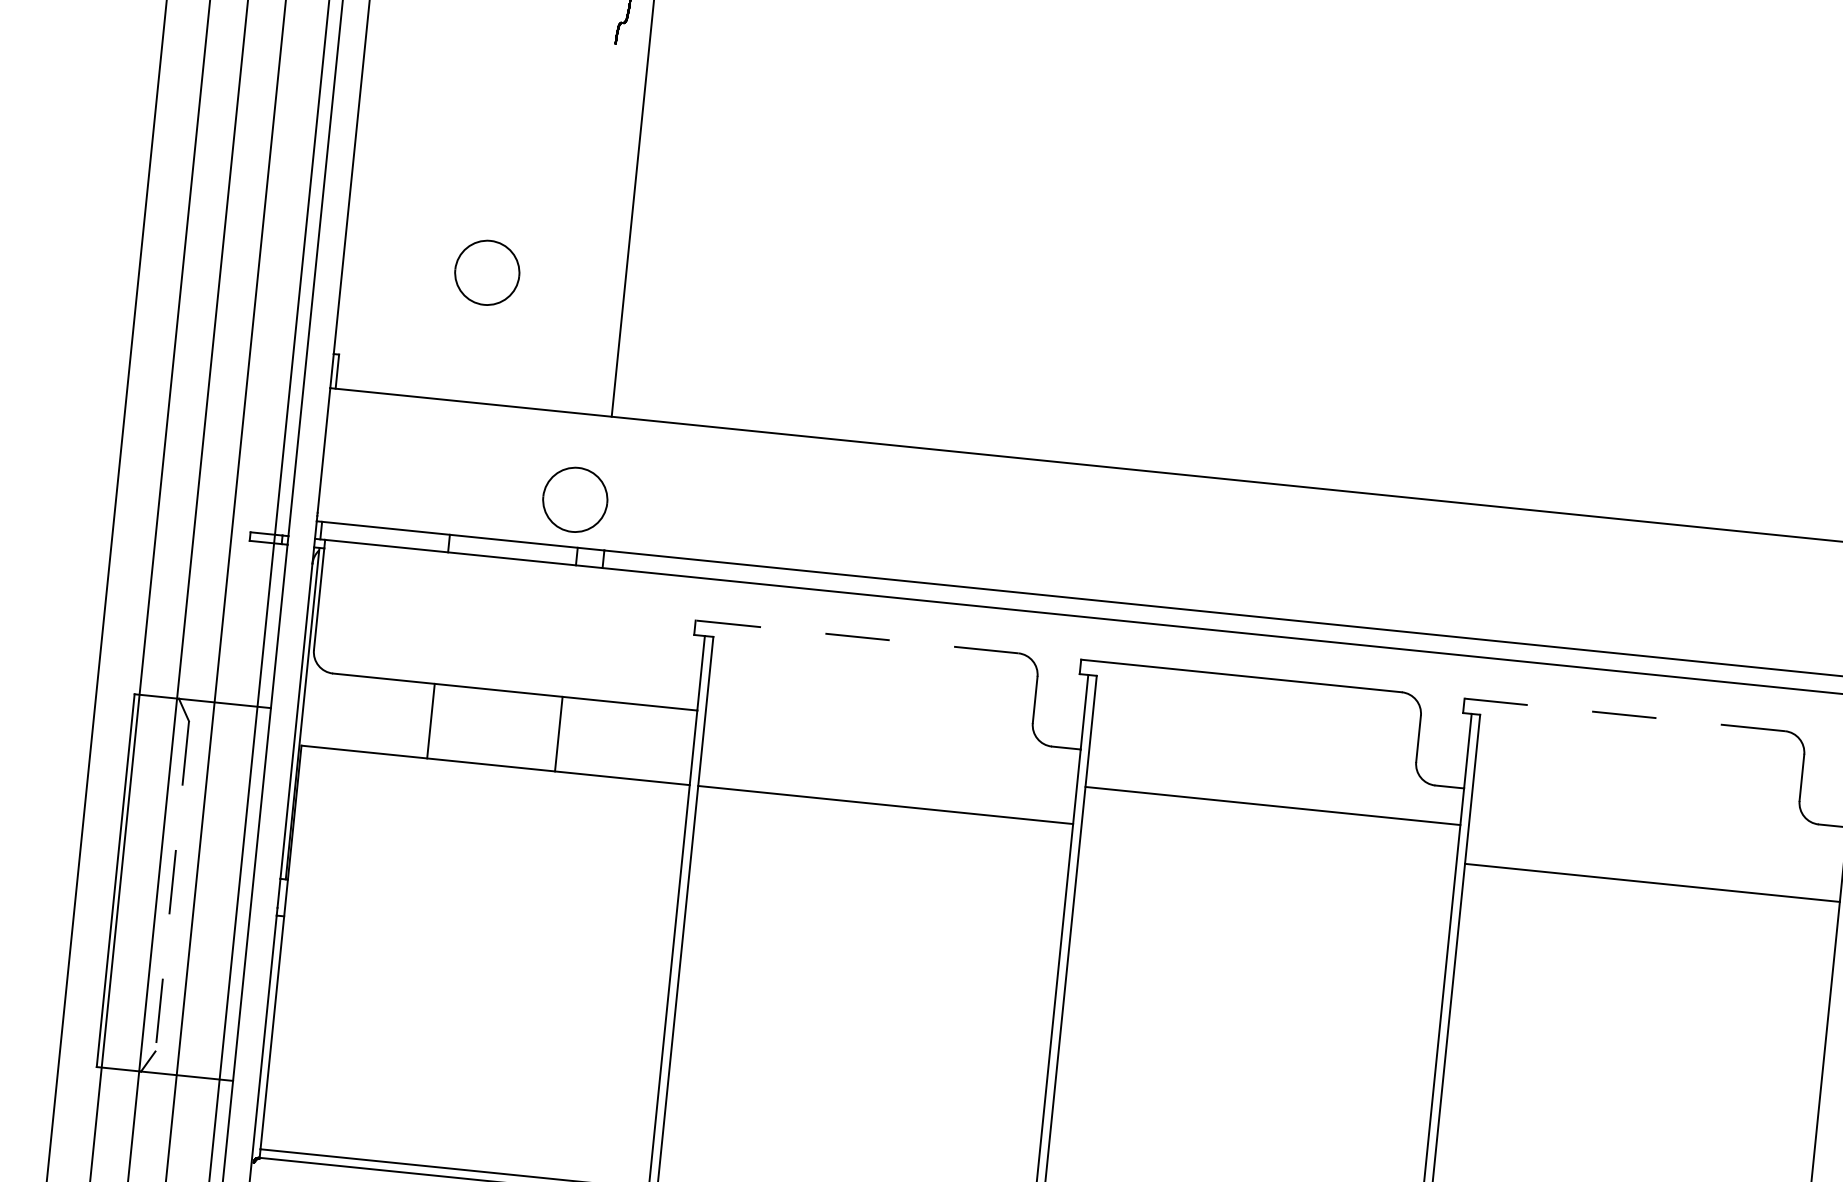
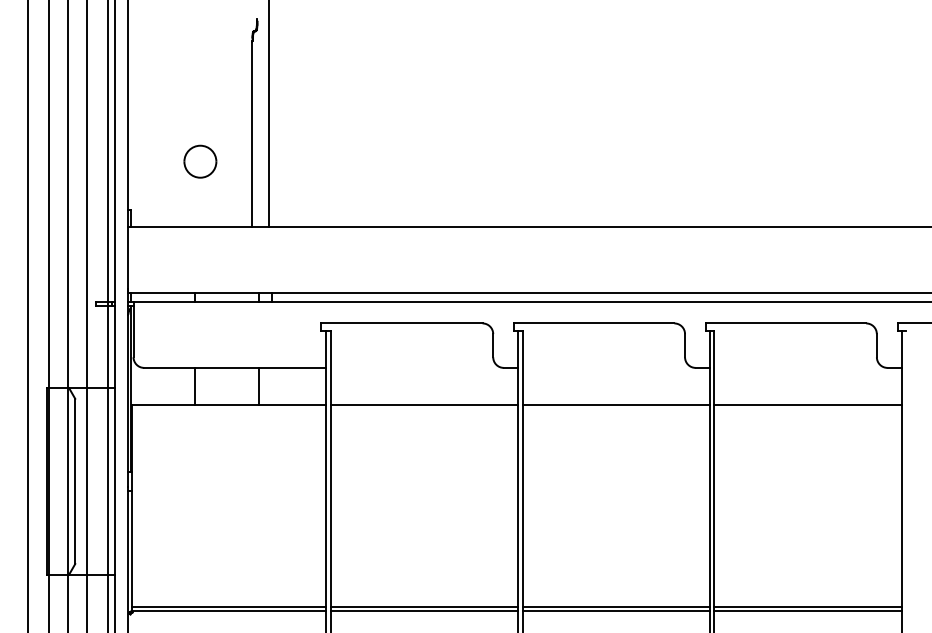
line: (597, 227) -> (252, 133), added
part: (575, 499) -> (255, 269), removed
line: (856, 637) -> (401, 323), dashed -> solid
line: (1623, 714) -> (785, 323), dashed -> solid
line: (1273, 806) -> (616, 405), moved
line: (172, 886) -> (75, 481), dashed -> solid

